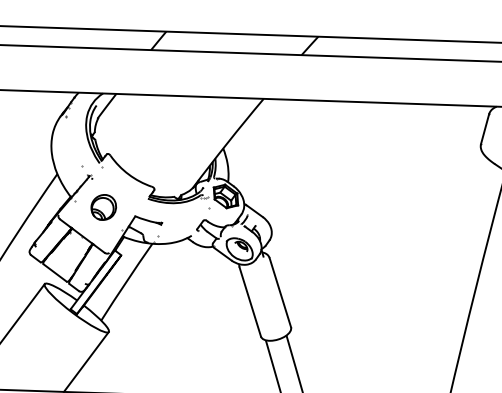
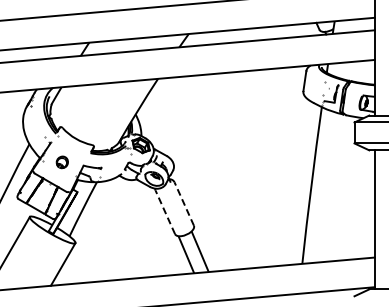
part: (104, 207) -> (62, 162), size x0.7
line: (280, 291) -> (184, 203), solid -> dashed
line: (250, 302) -> (165, 212), solid -> dashed

